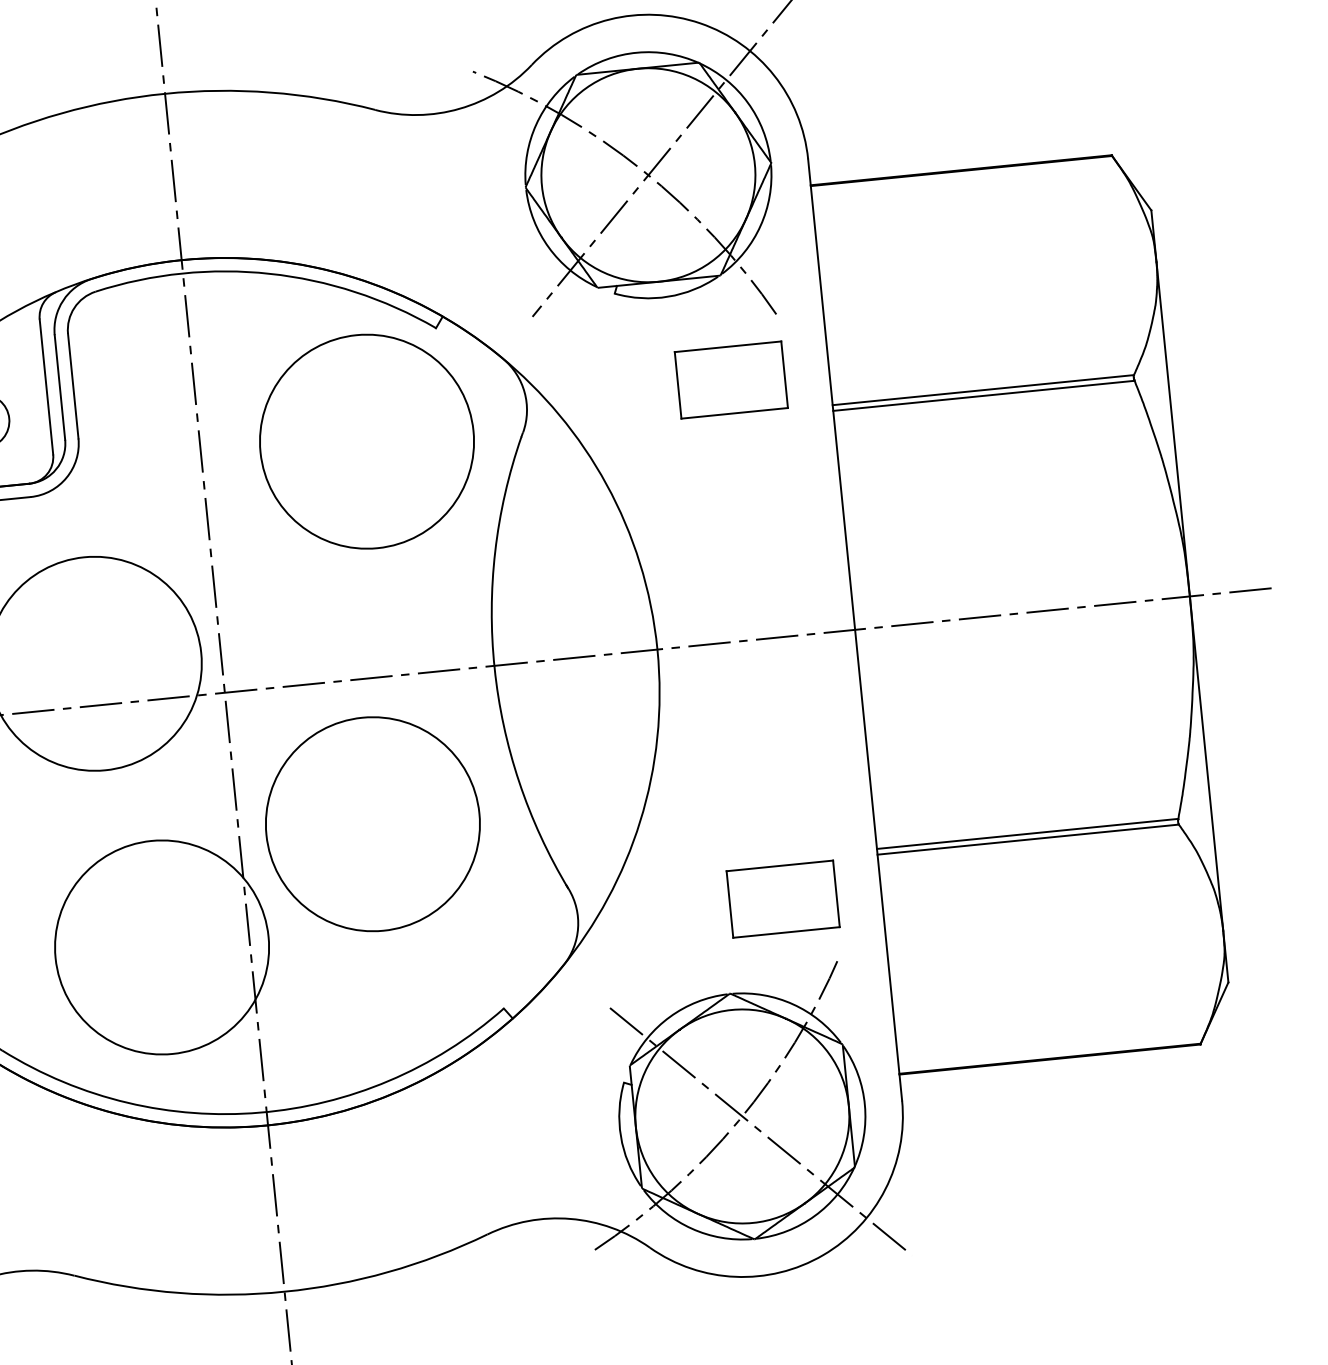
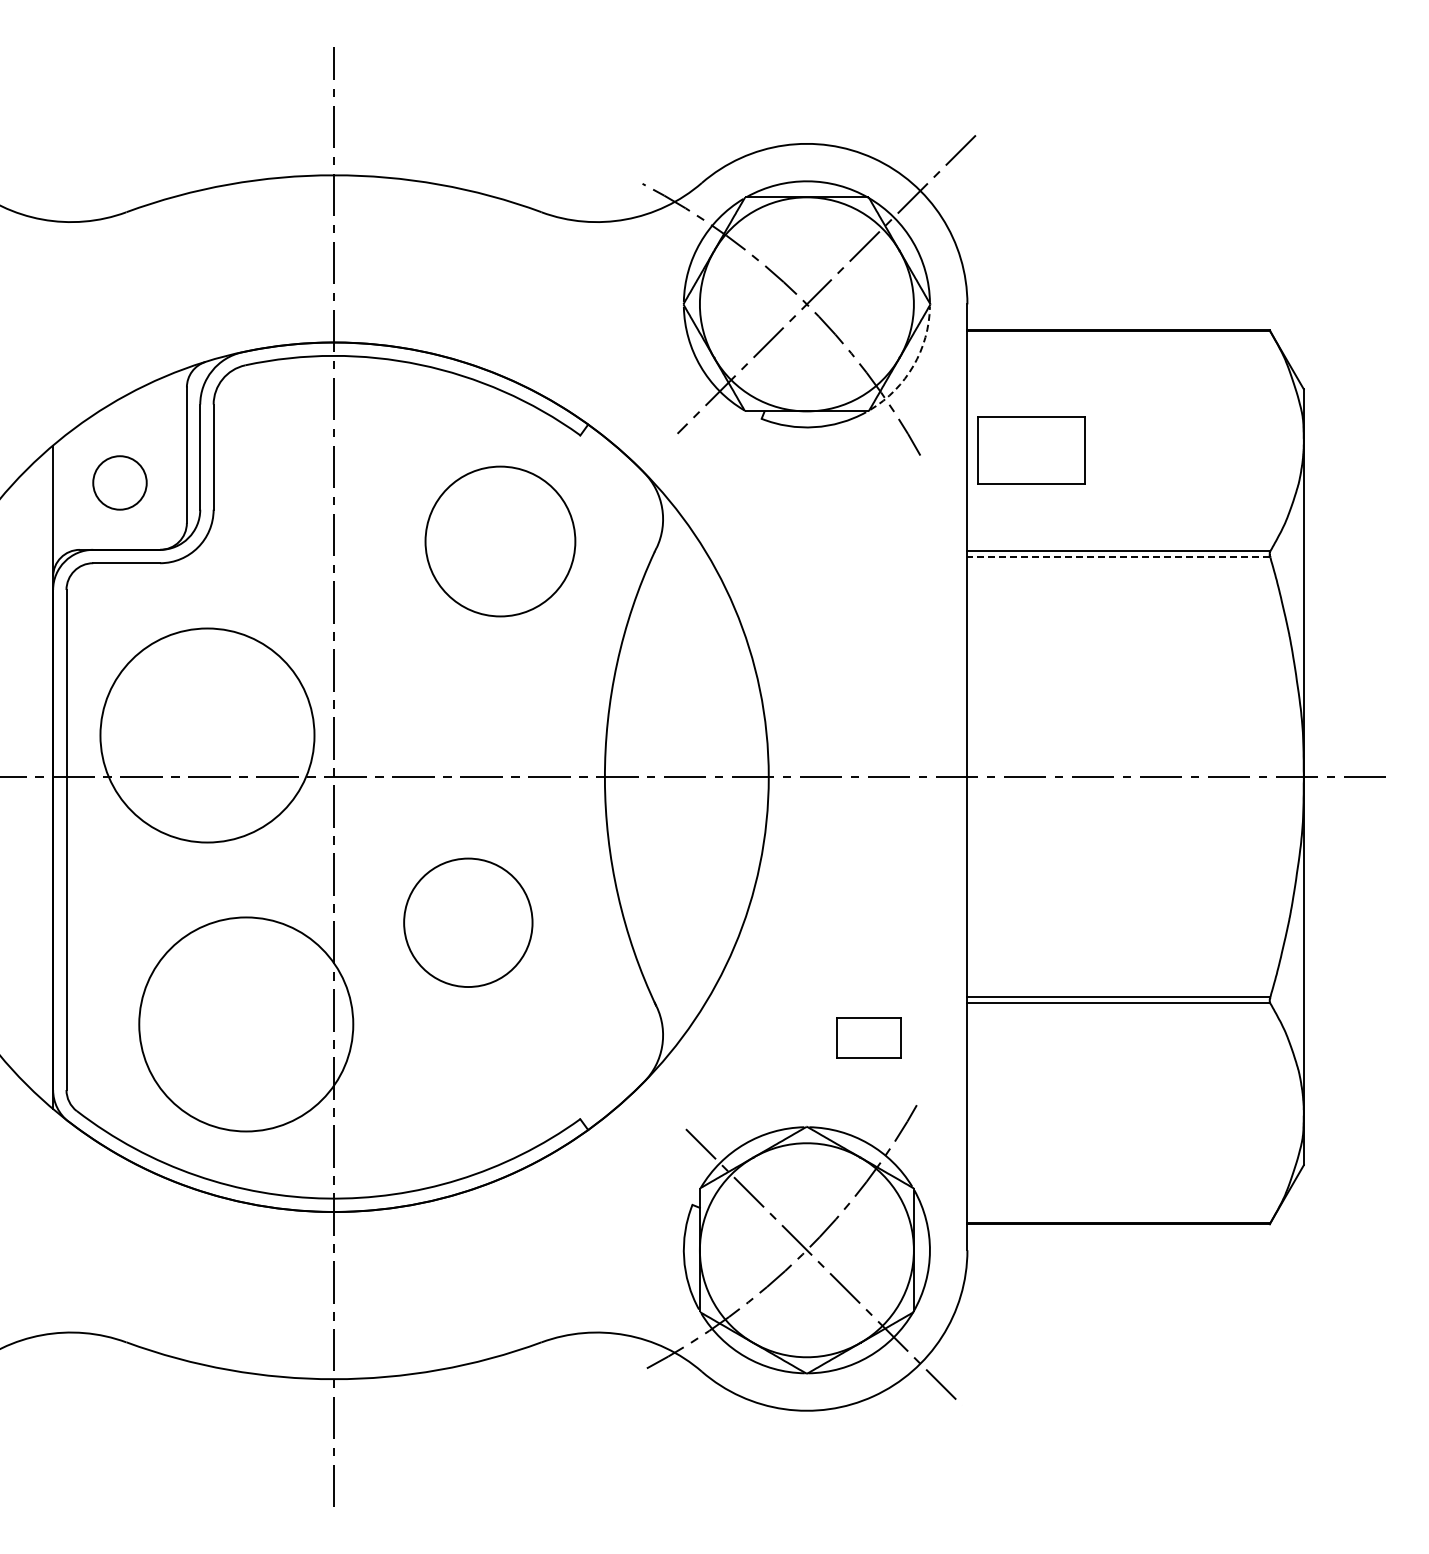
arc: (760, 225) -> (913, 365), solid -> dashed
part: (731, 380) -> (1031, 450), moved
line: (983, 396) -> (1118, 557), solid -> dashed
circle: (367, 441) -> (500, 541), size x0.7
circle: (373, 823) -> (468, 922), size x0.6
part: (783, 899) -> (869, 1038), size x0.6

